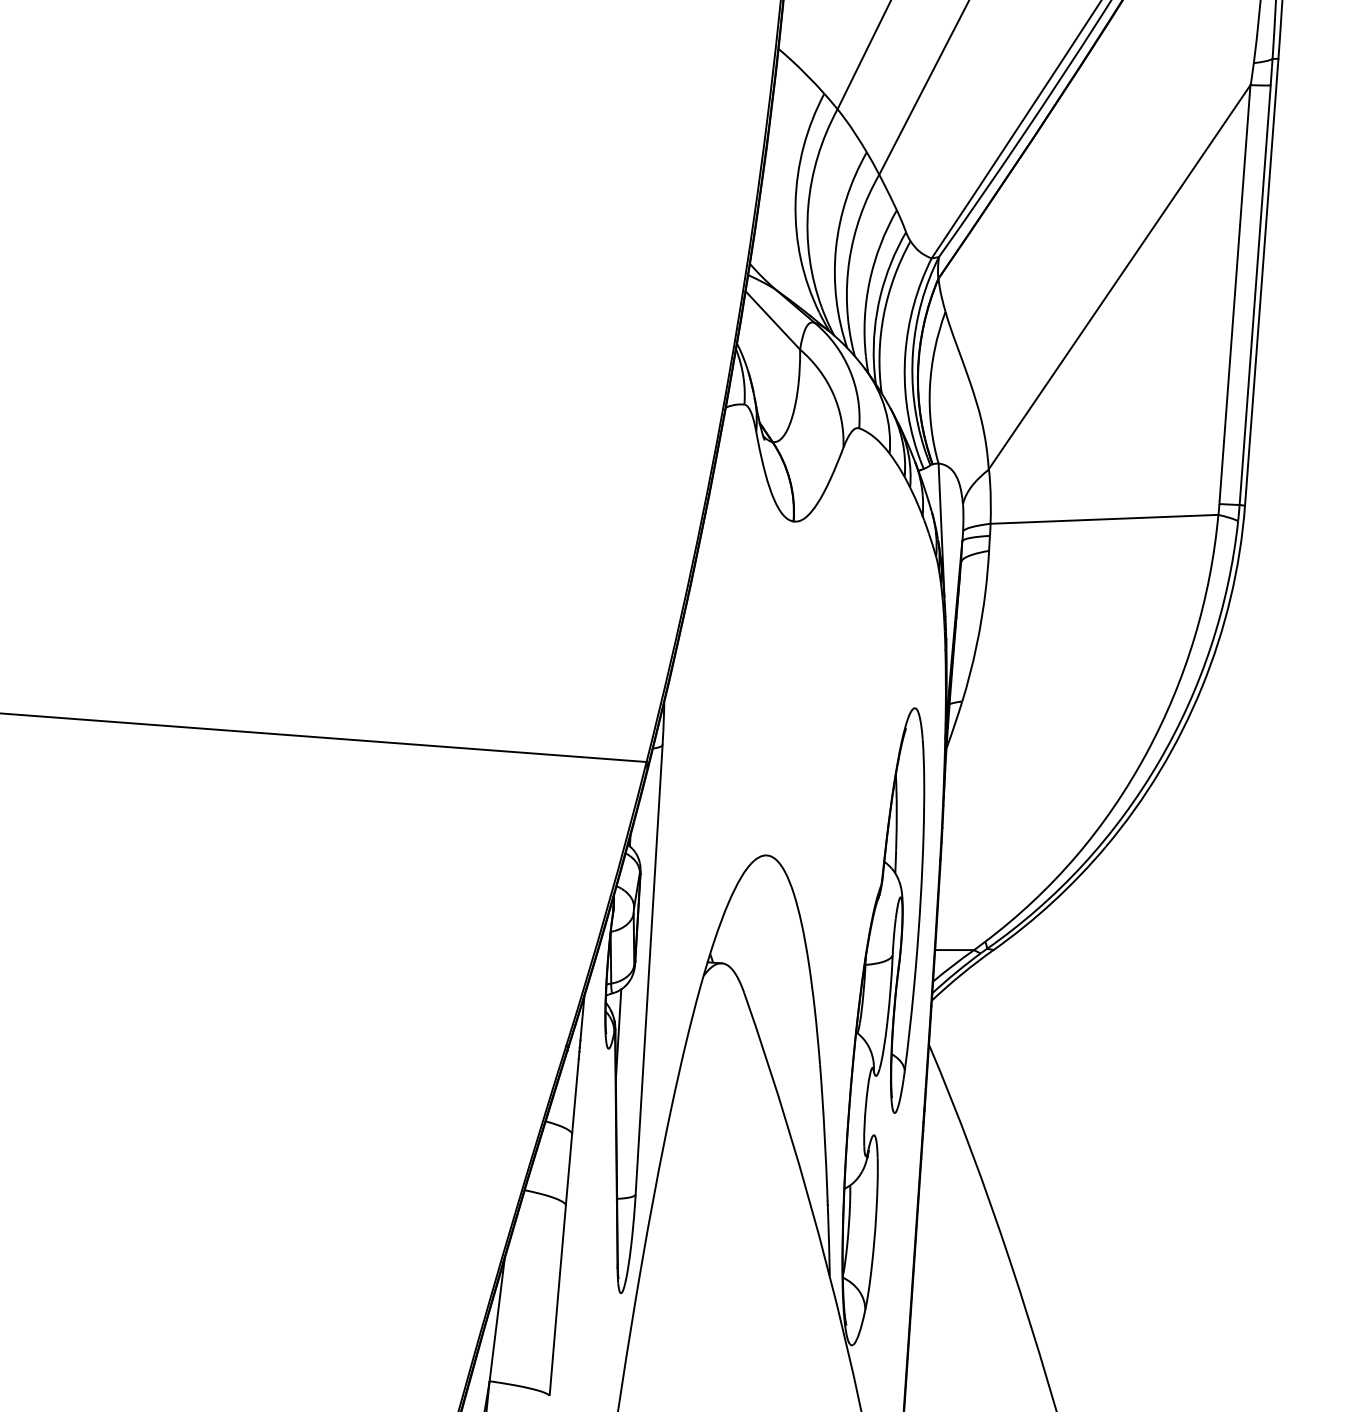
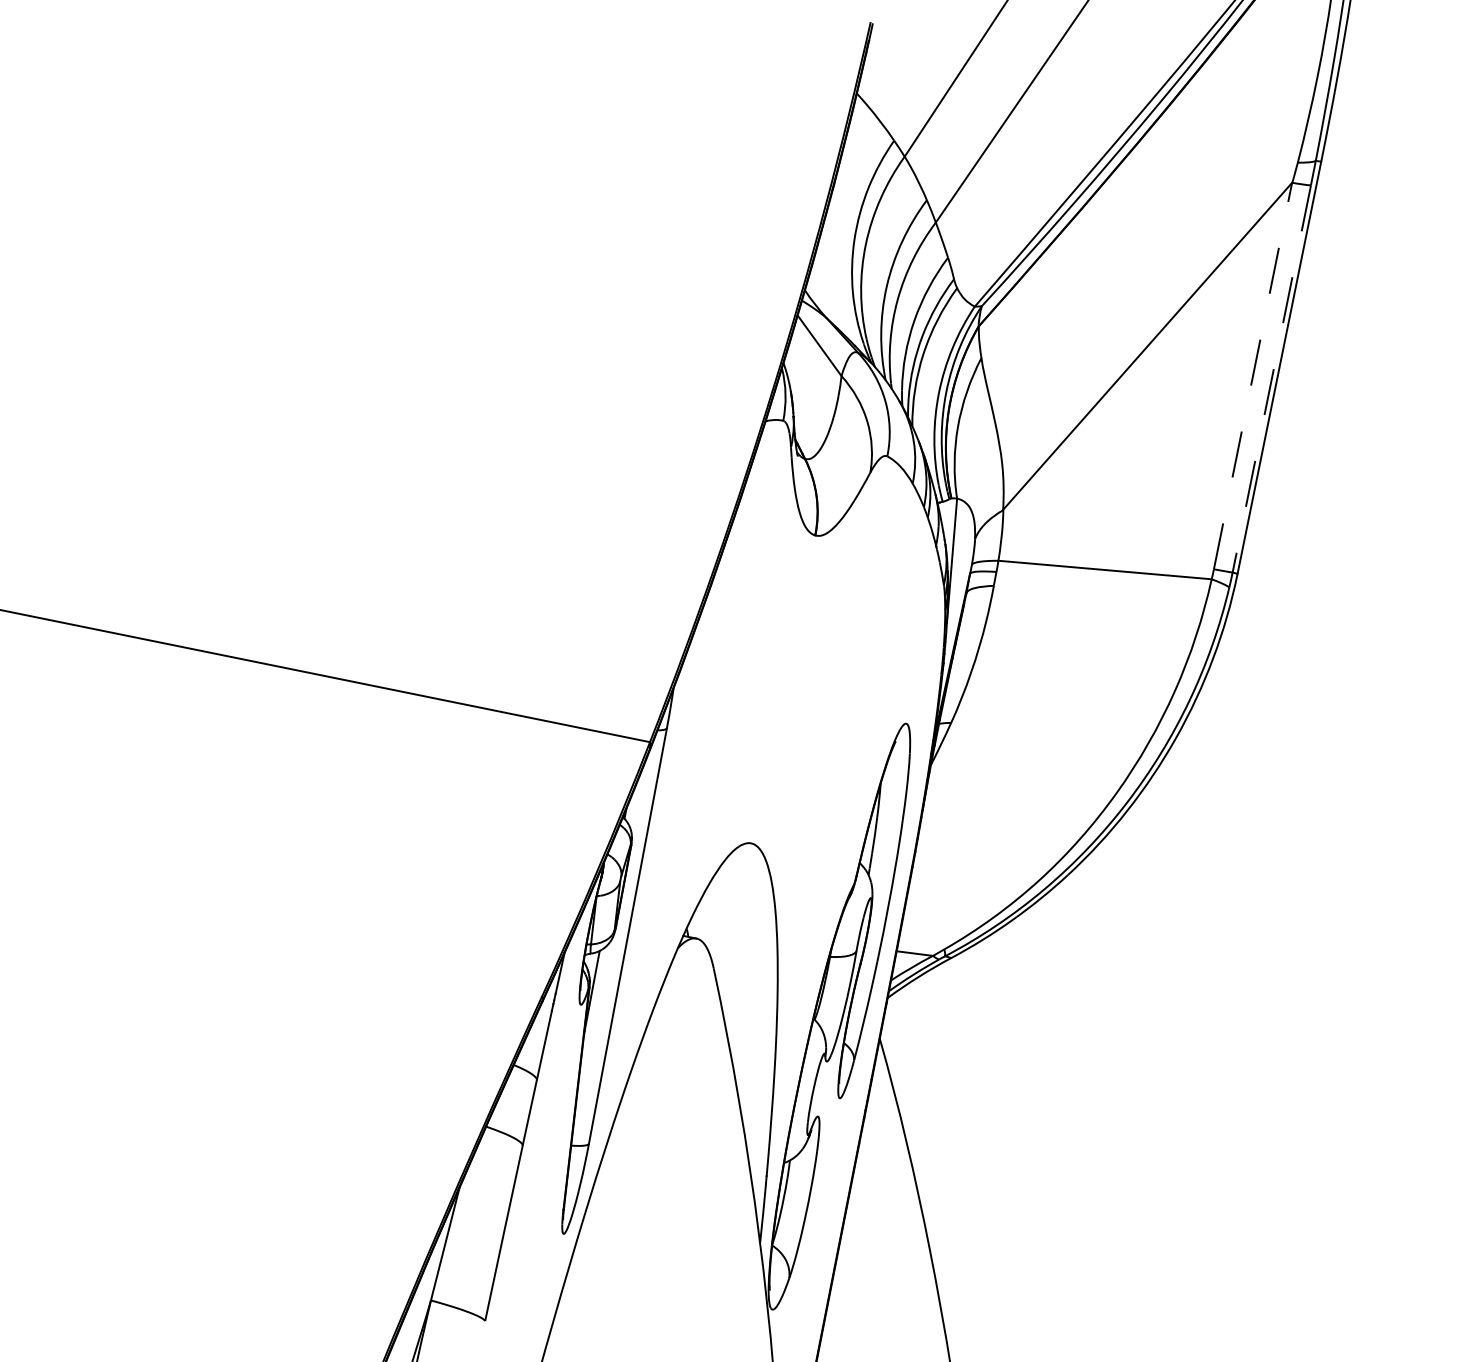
line: (1235, 293) -> (1253, 375), solid -> dashed
line: (1254, 295) -> (1271, 379), solid -> dashed

